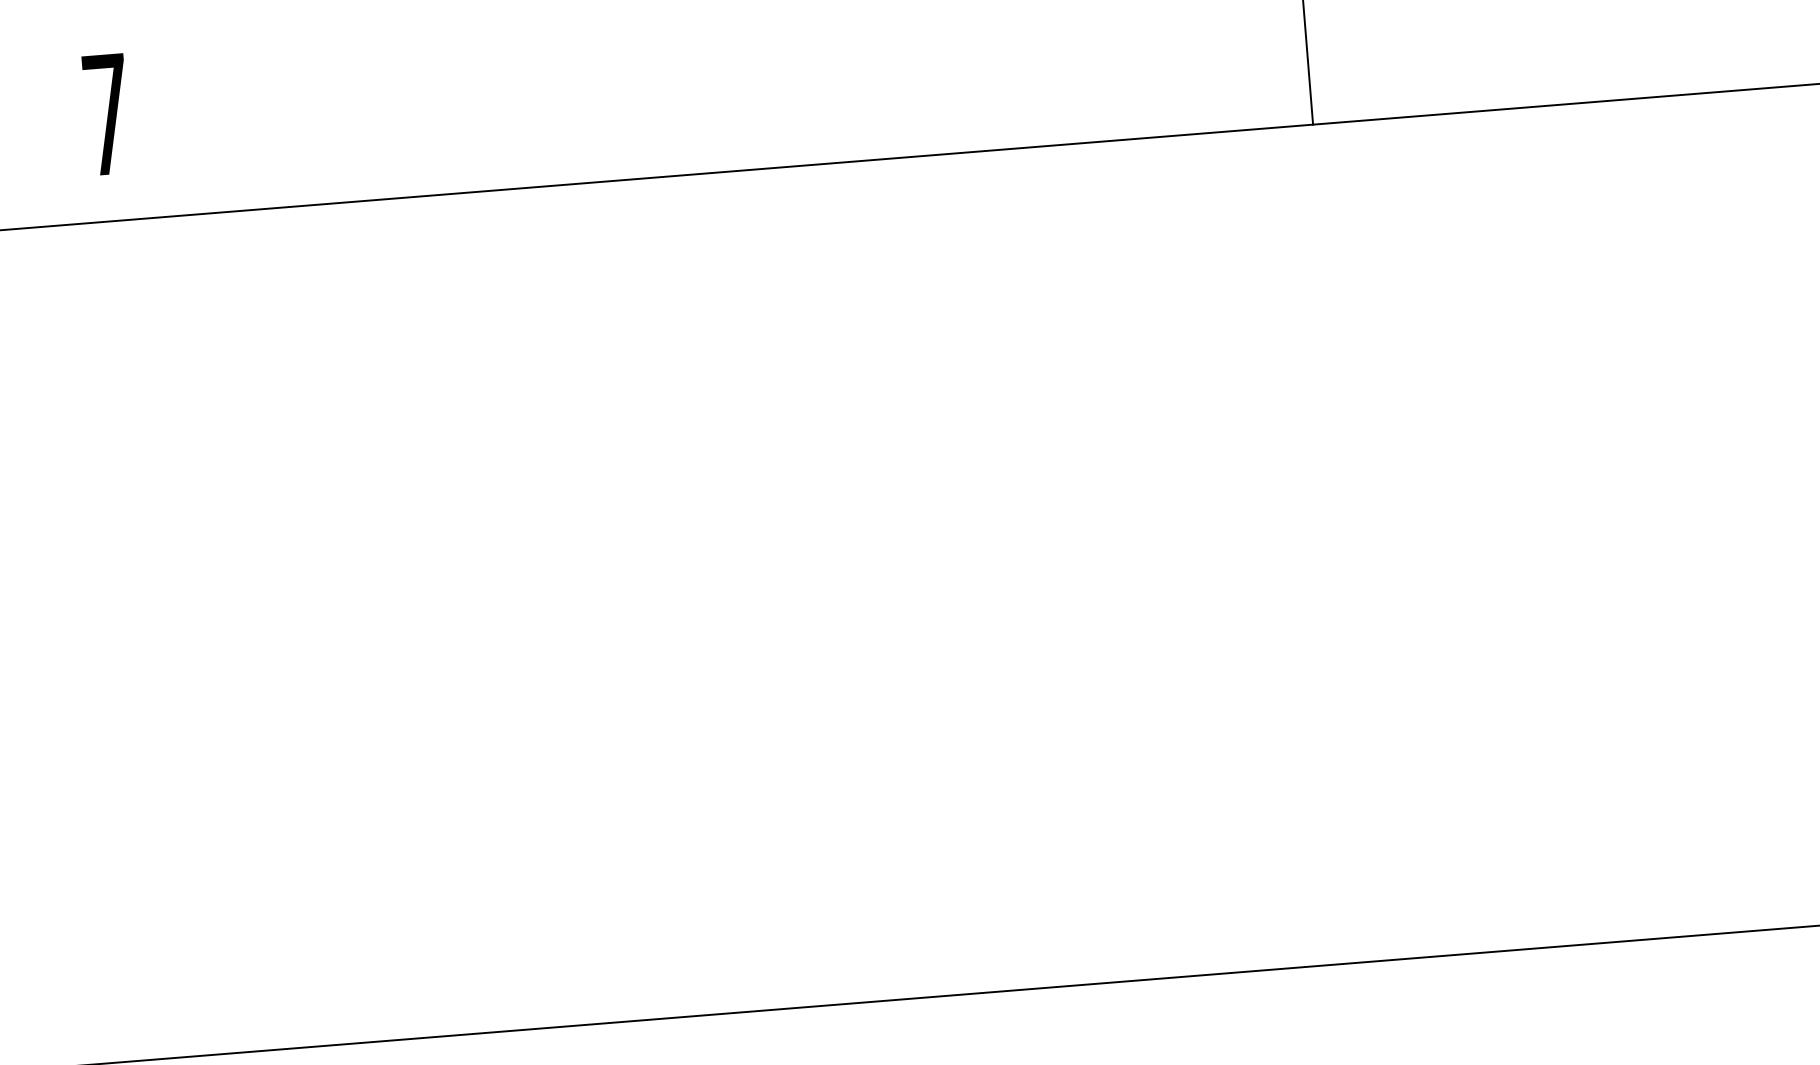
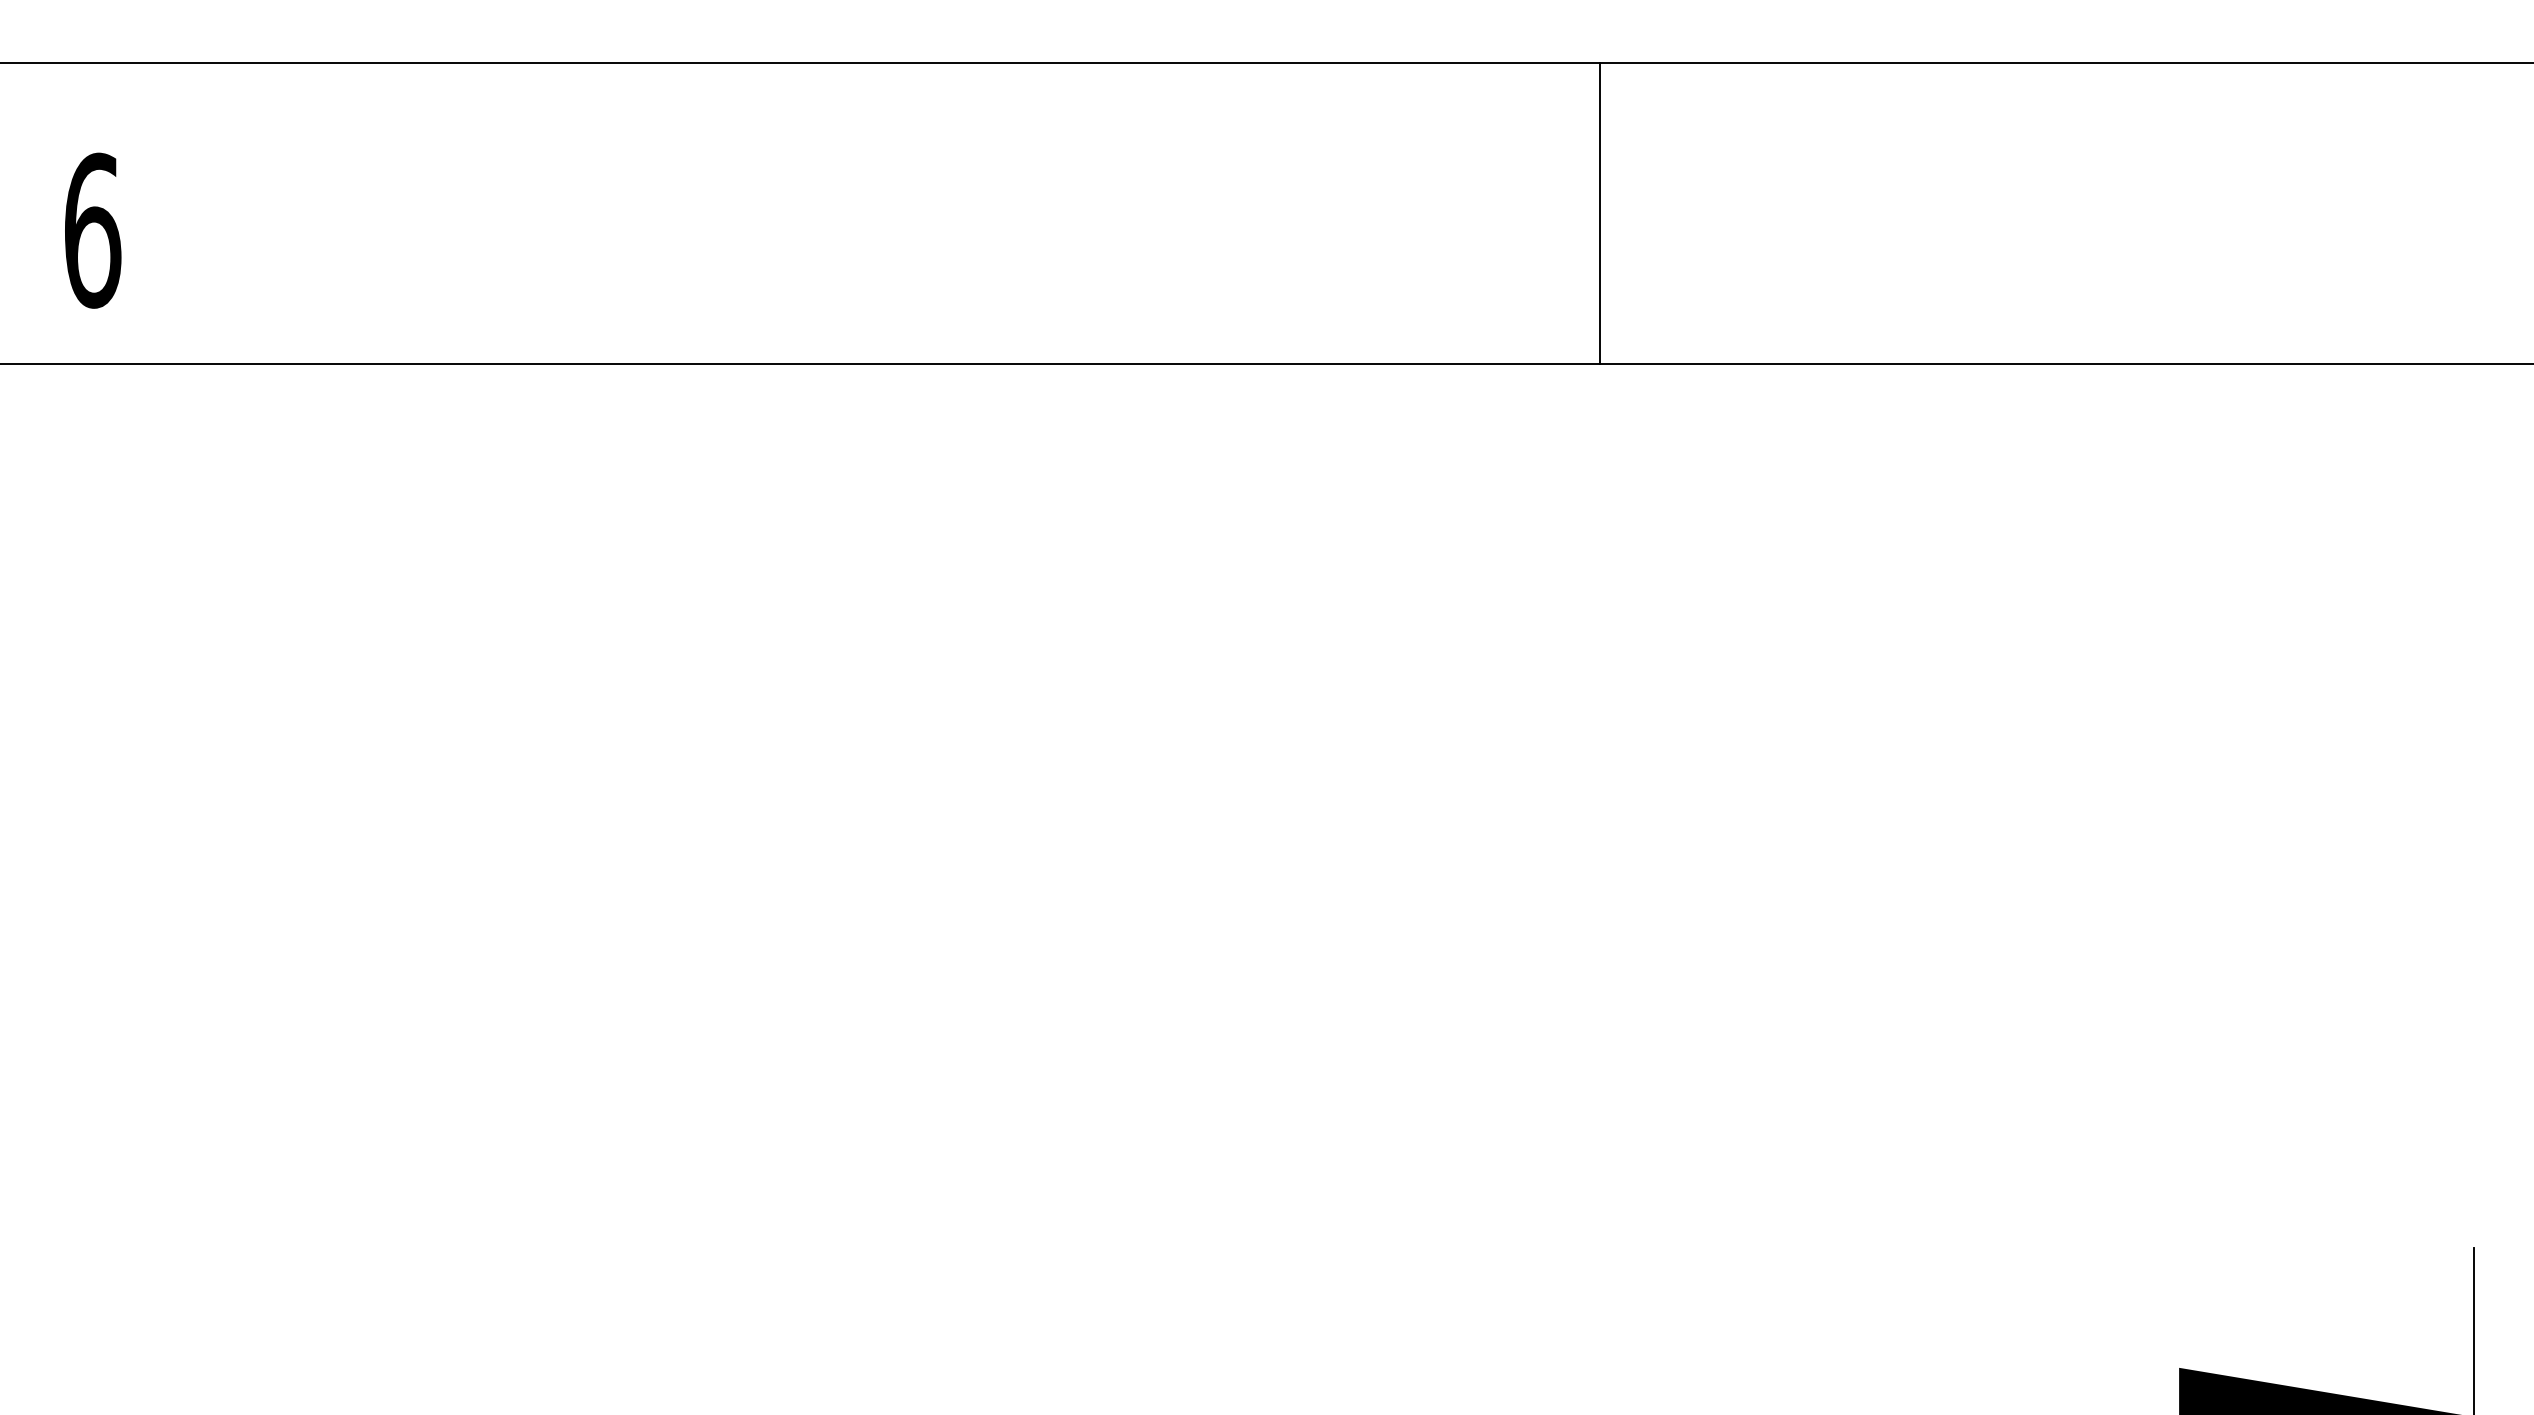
text: (107, 114) -> (93, 230), 7 -> 6

